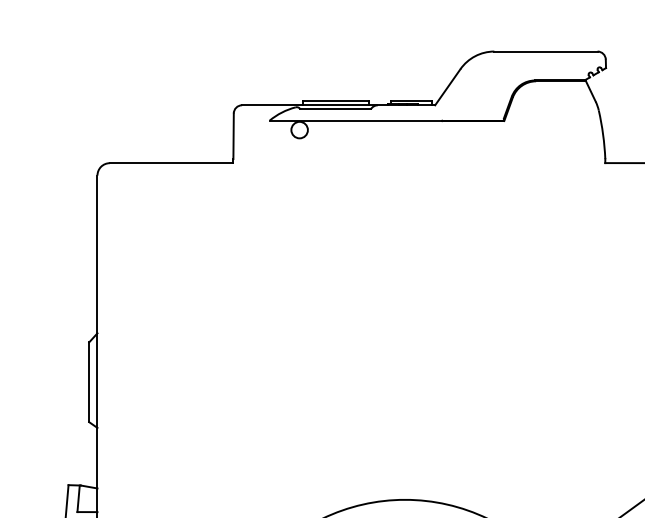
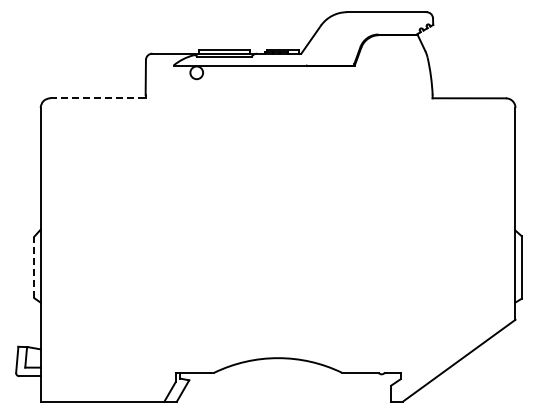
line: (171, 163) -> (97, 98), solid -> dashed
line: (89, 382) -> (34, 267), solid -> dashed

